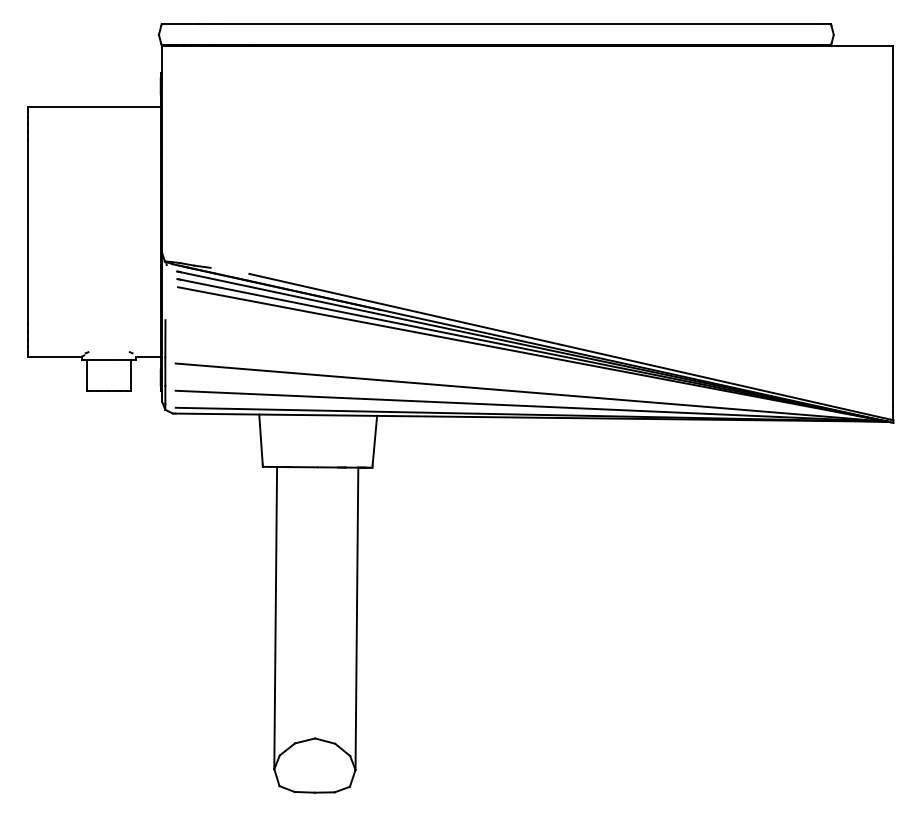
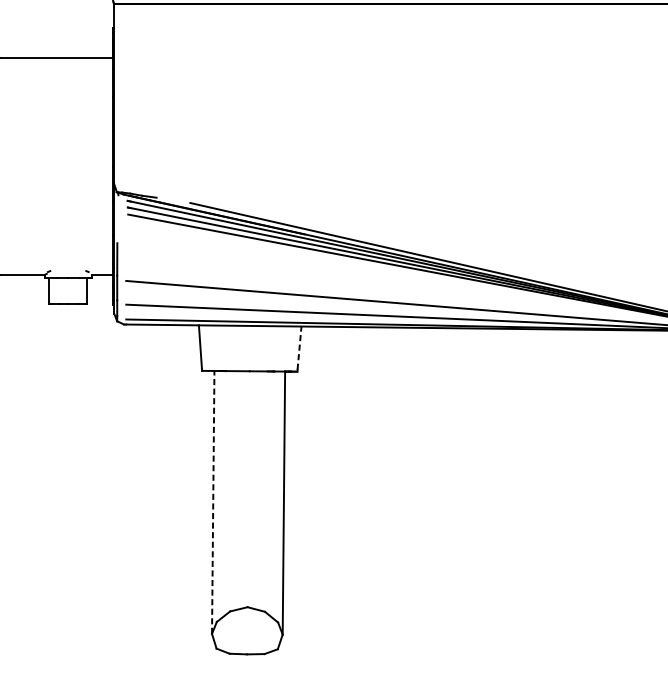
line: (374, 440) -> (299, 347), solid -> dashed
line: (275, 617) -> (213, 501), solid -> dashed

